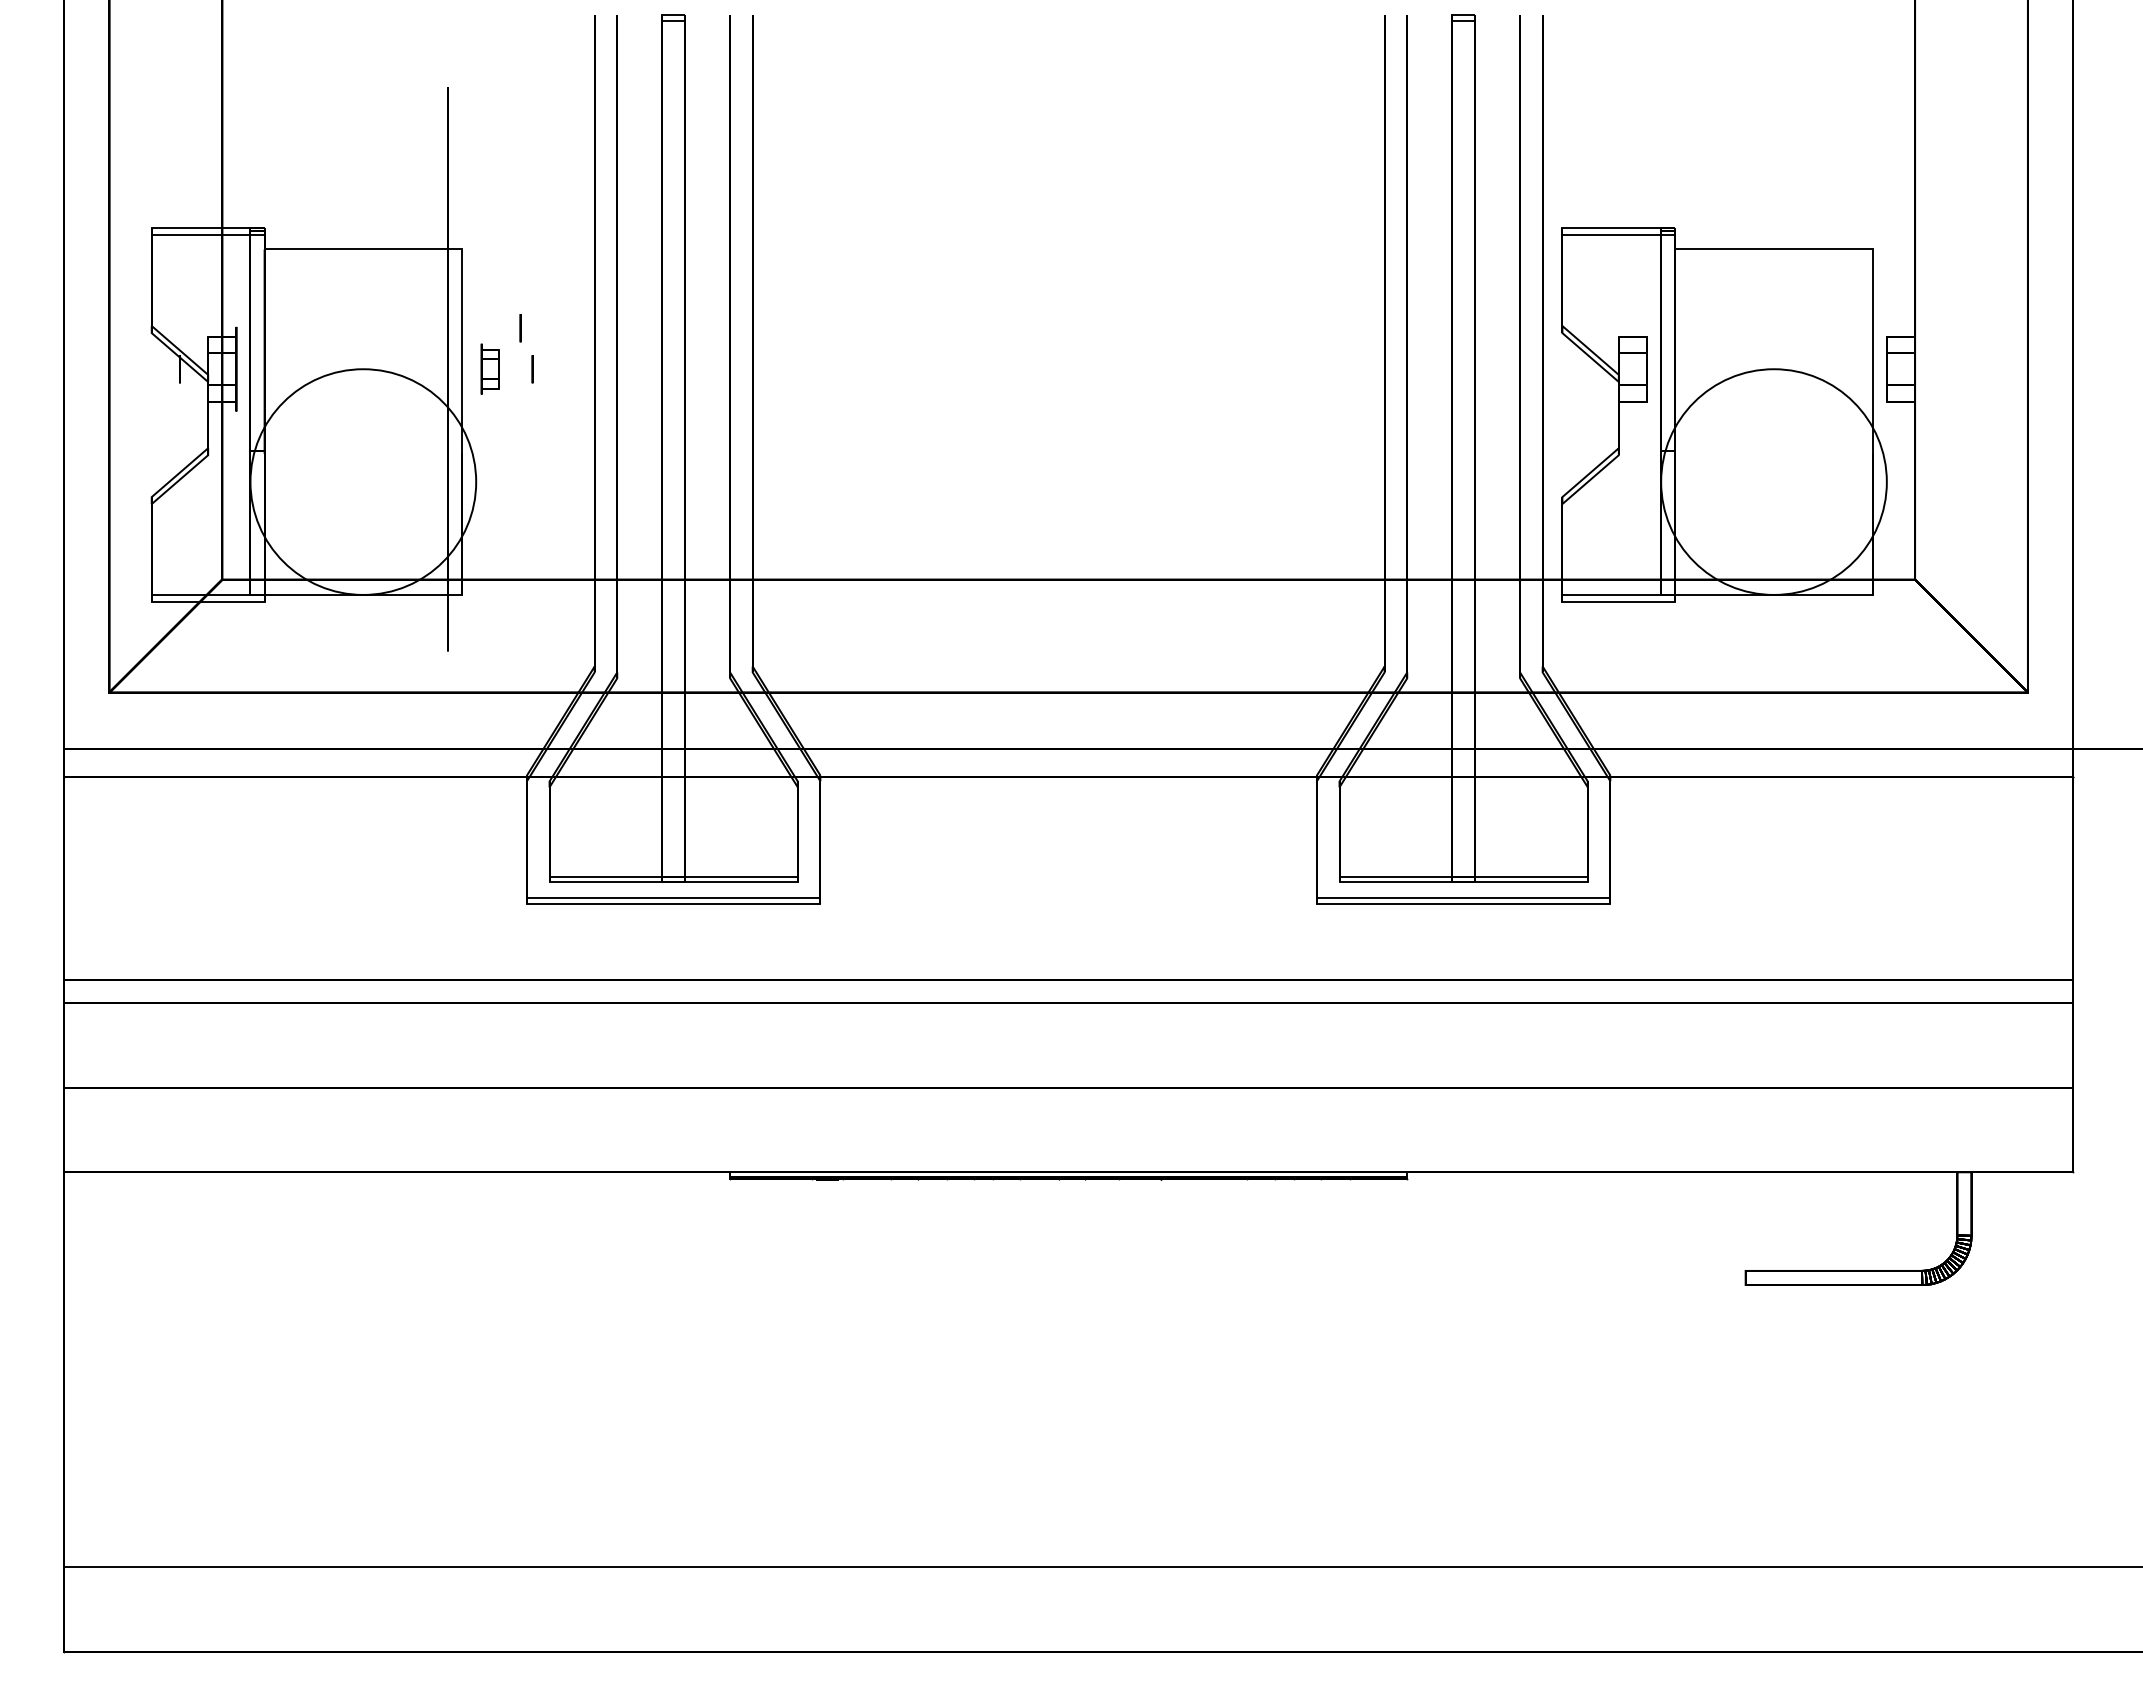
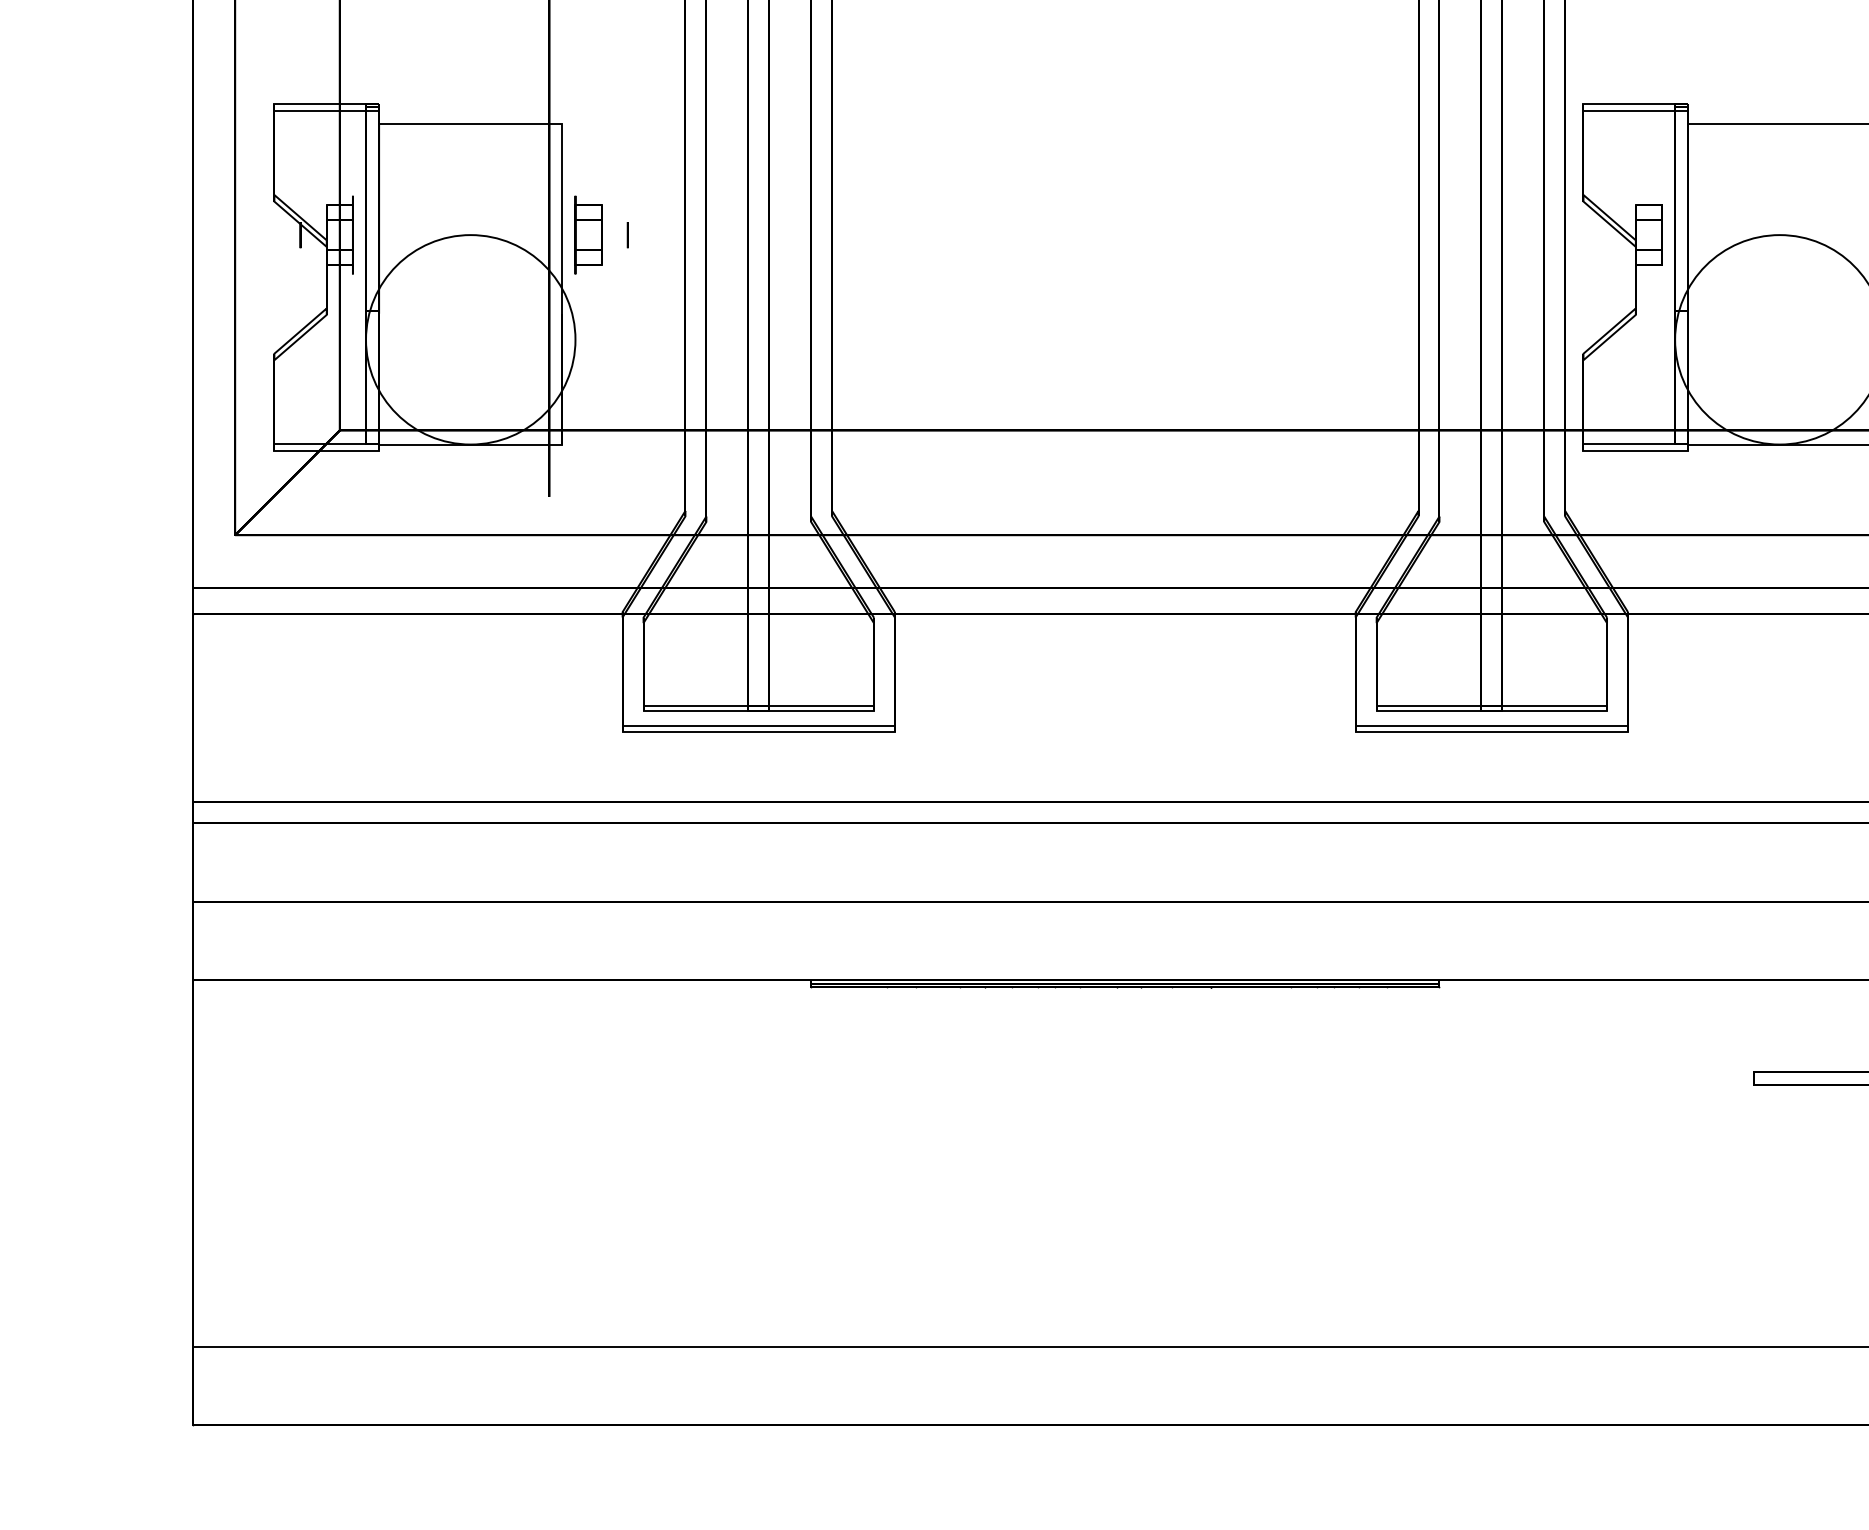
circle: (520, 328) -> (616, 197), removed
part: (489, 368) -> (587, 234), size x1.67

